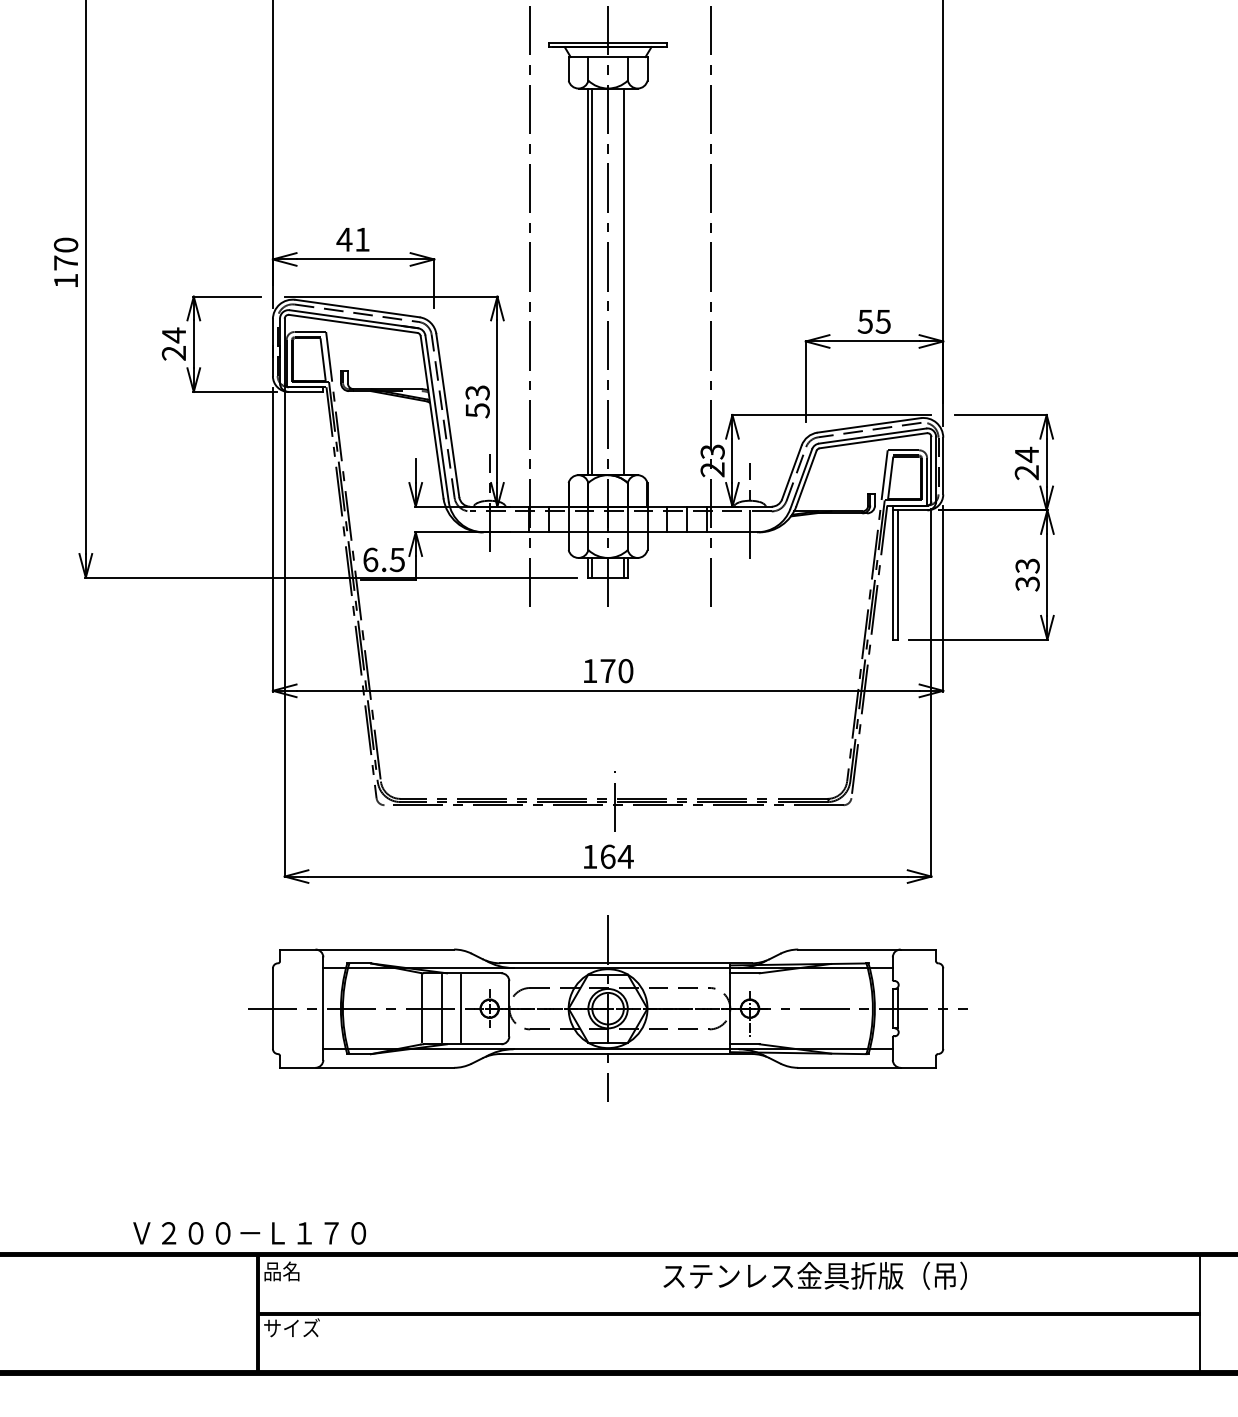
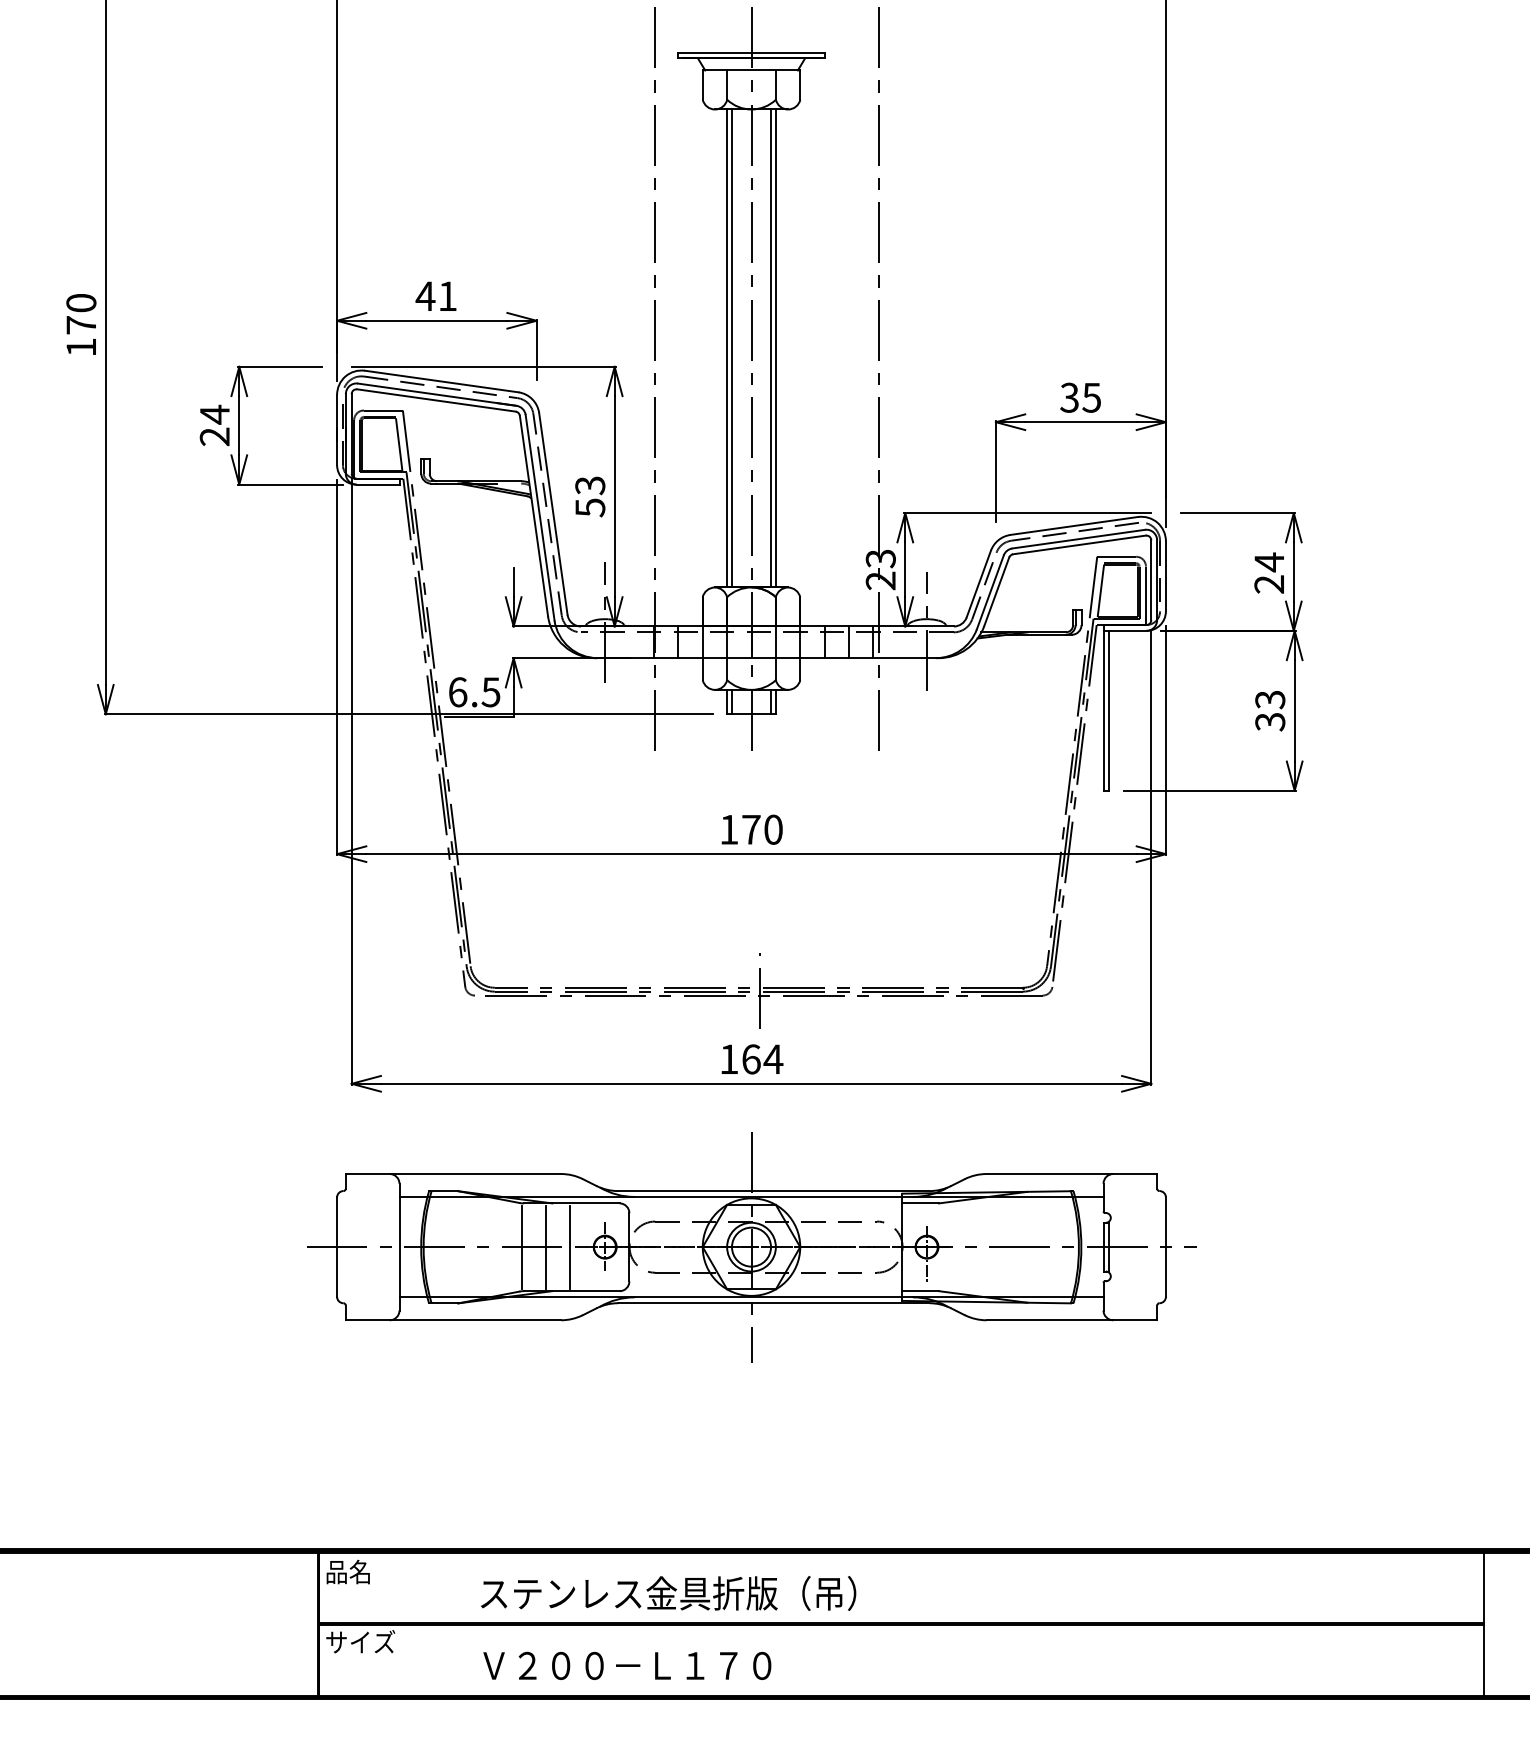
line: (627, 281) -> (775, 348), added
text: (865, 321) -> (1069, 397), 55 -> 35
text: (249, 1233) -> (627, 1665), moved
text: (815, 1275) -> (668, 1593), moved

